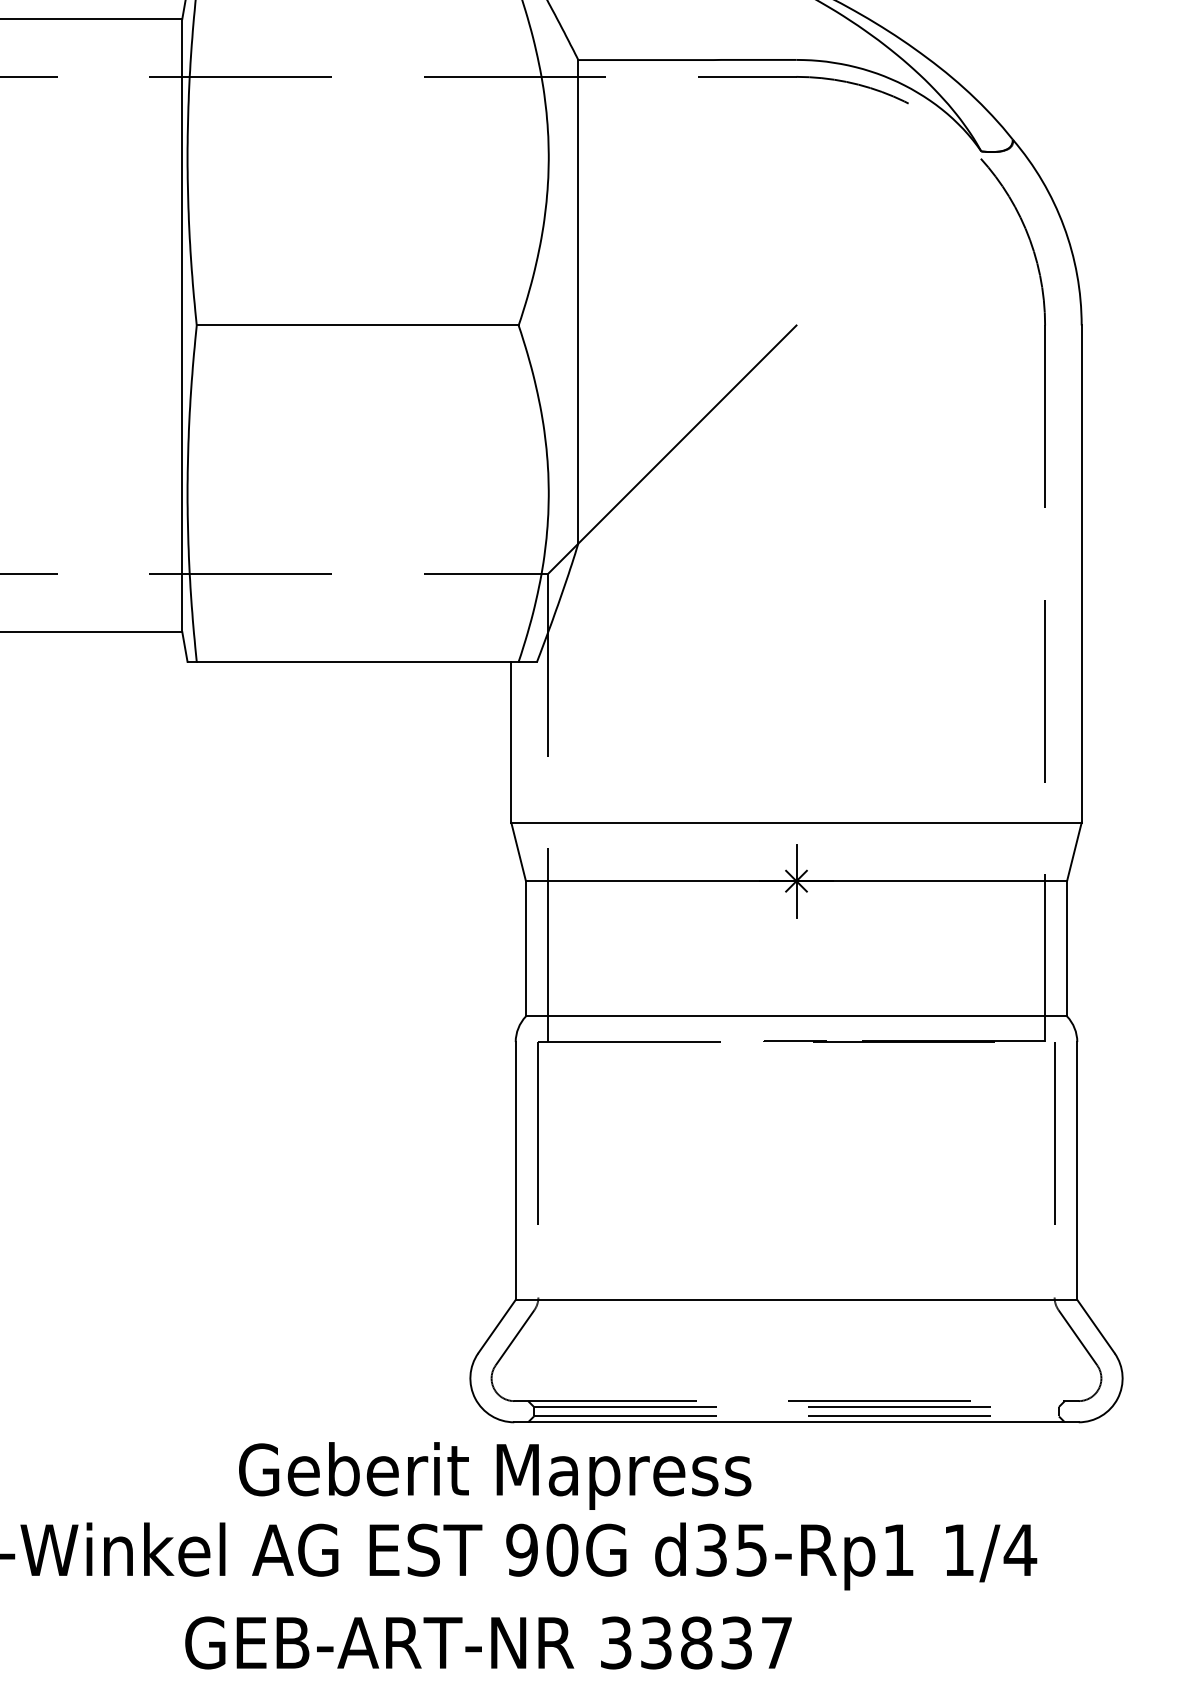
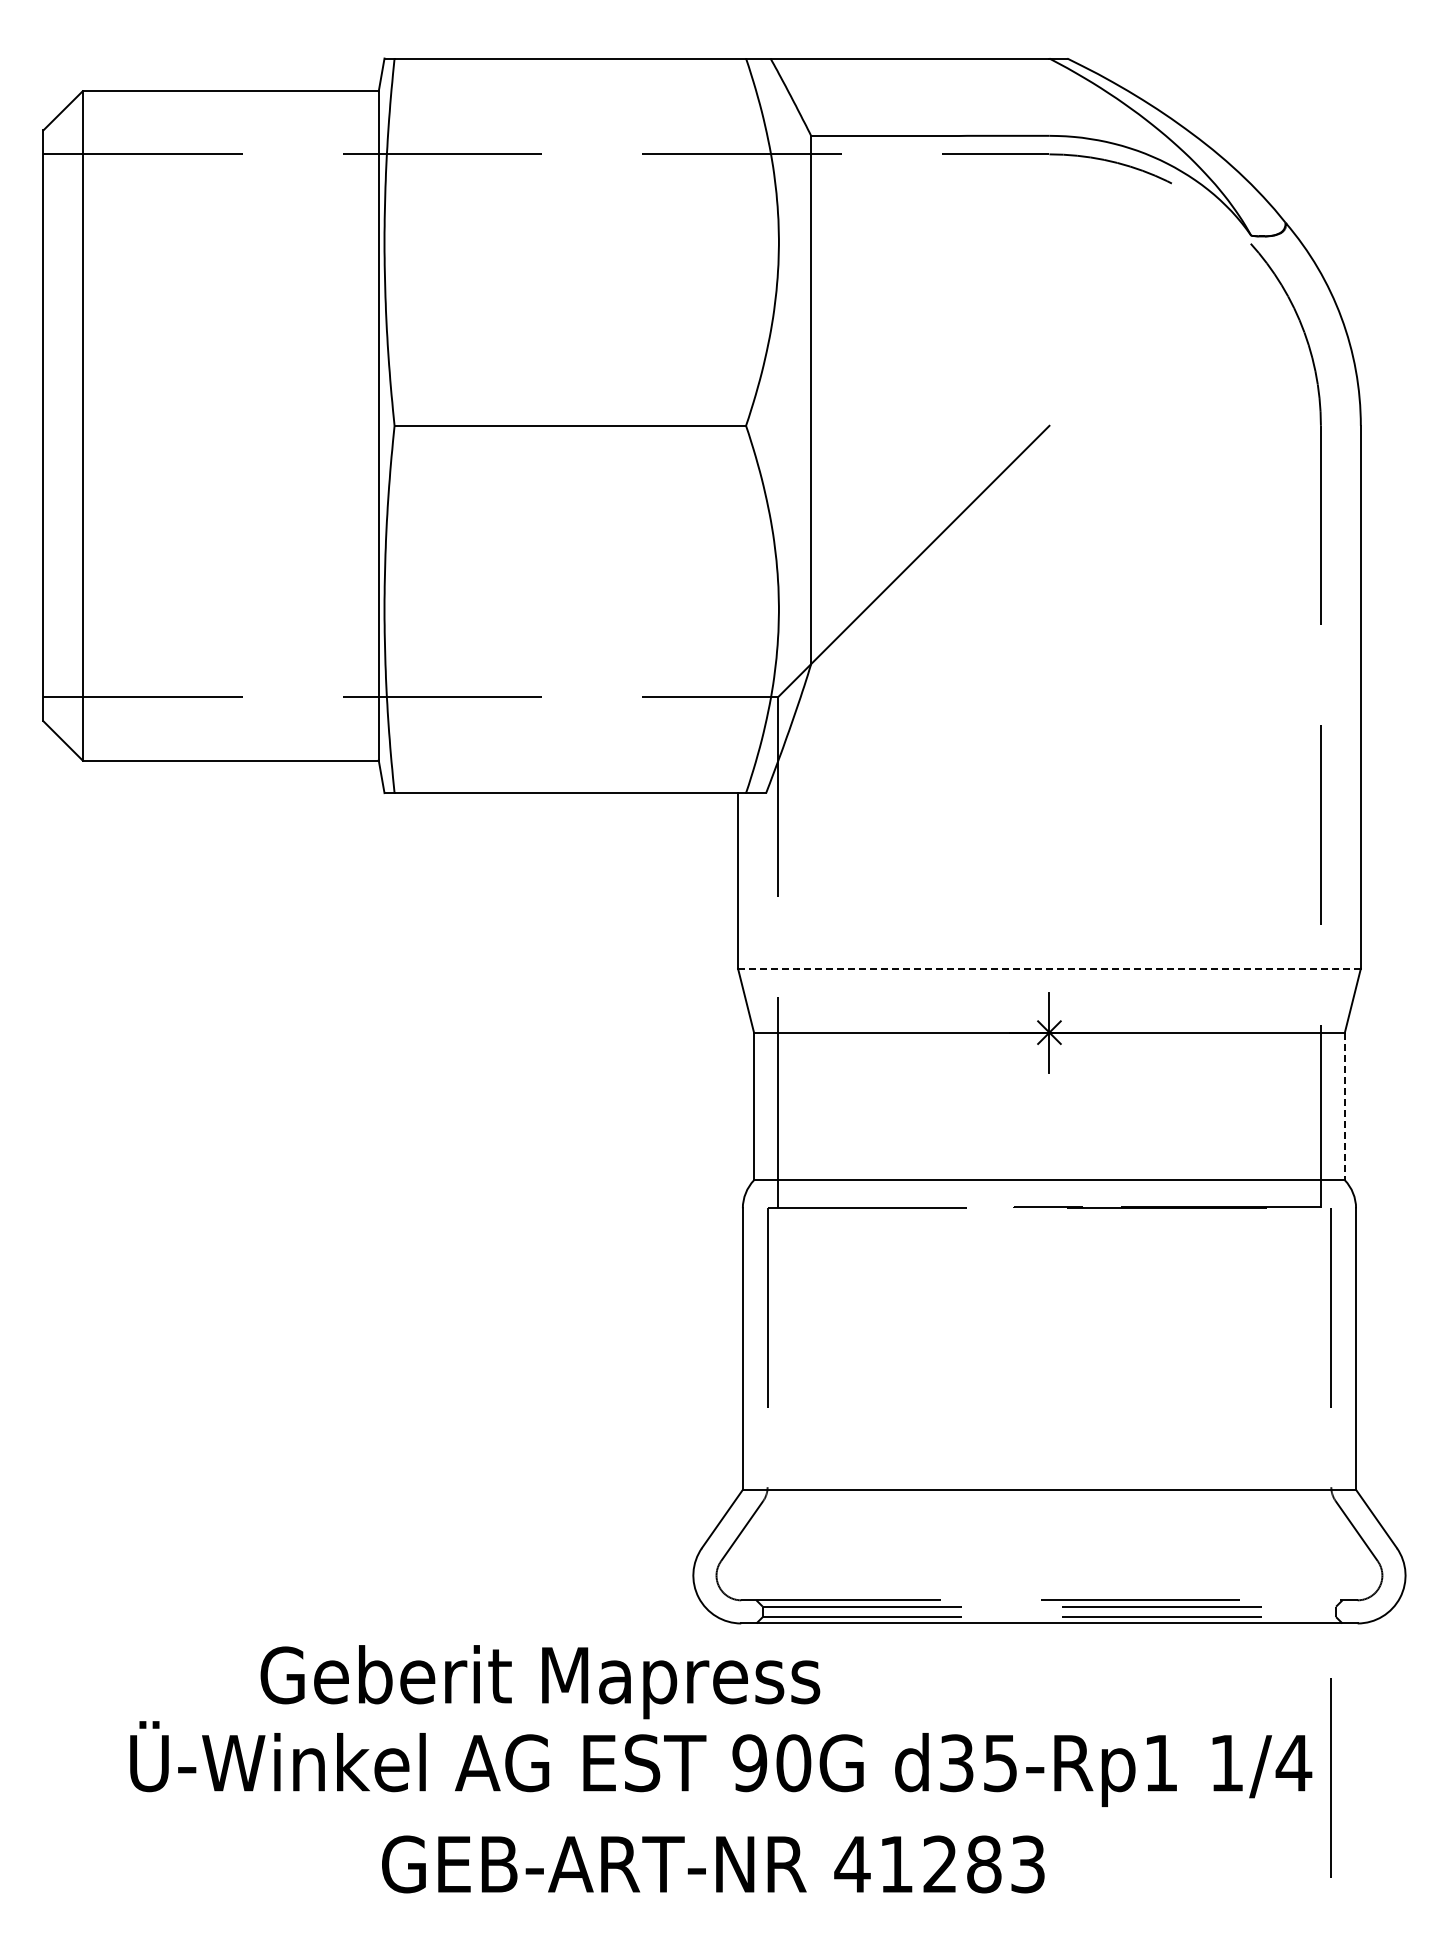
line: (795, 822) -> (1048, 968), solid -> dashed
line: (1066, 948) -> (1344, 1106), solid -> dashed
text: (495, 1476) -> (540, 1682), moved
line: (1053, 1563) -> (1330, 1777), added
text: (695, 1643) -> (939, 1864), 33837 -> 41283

